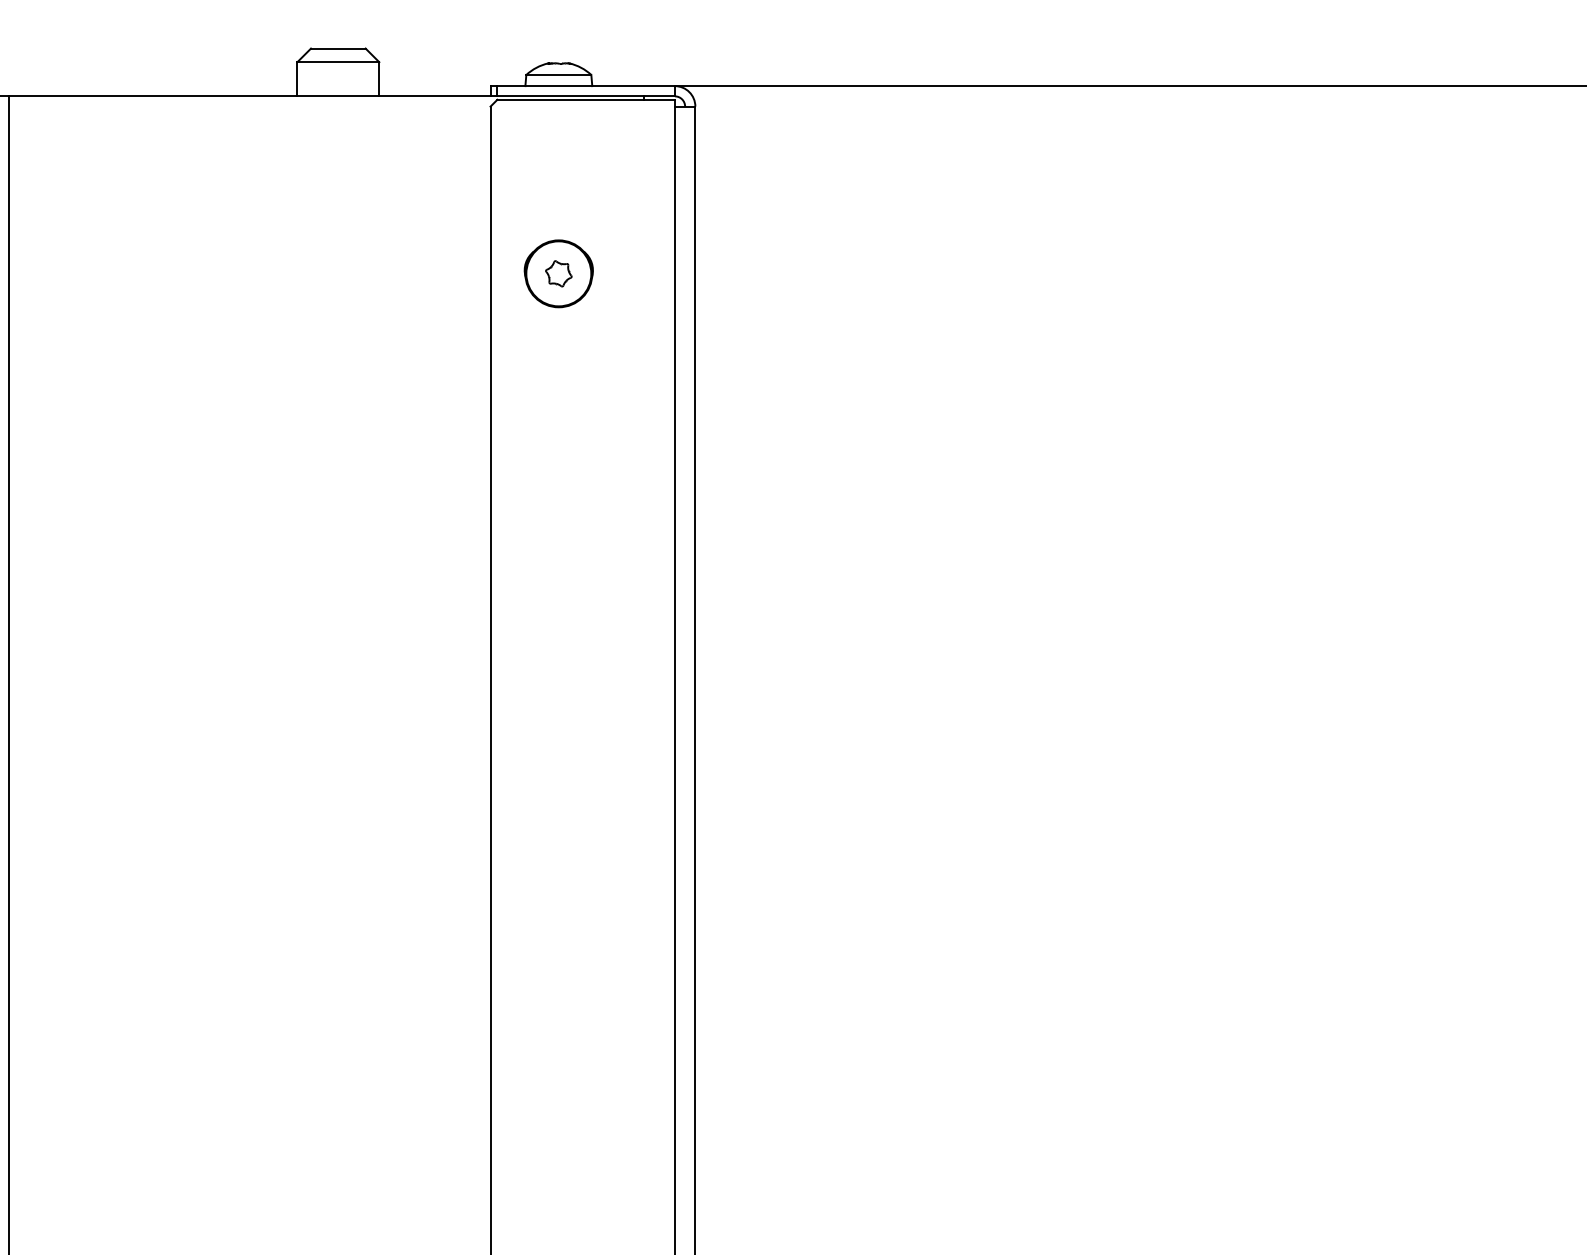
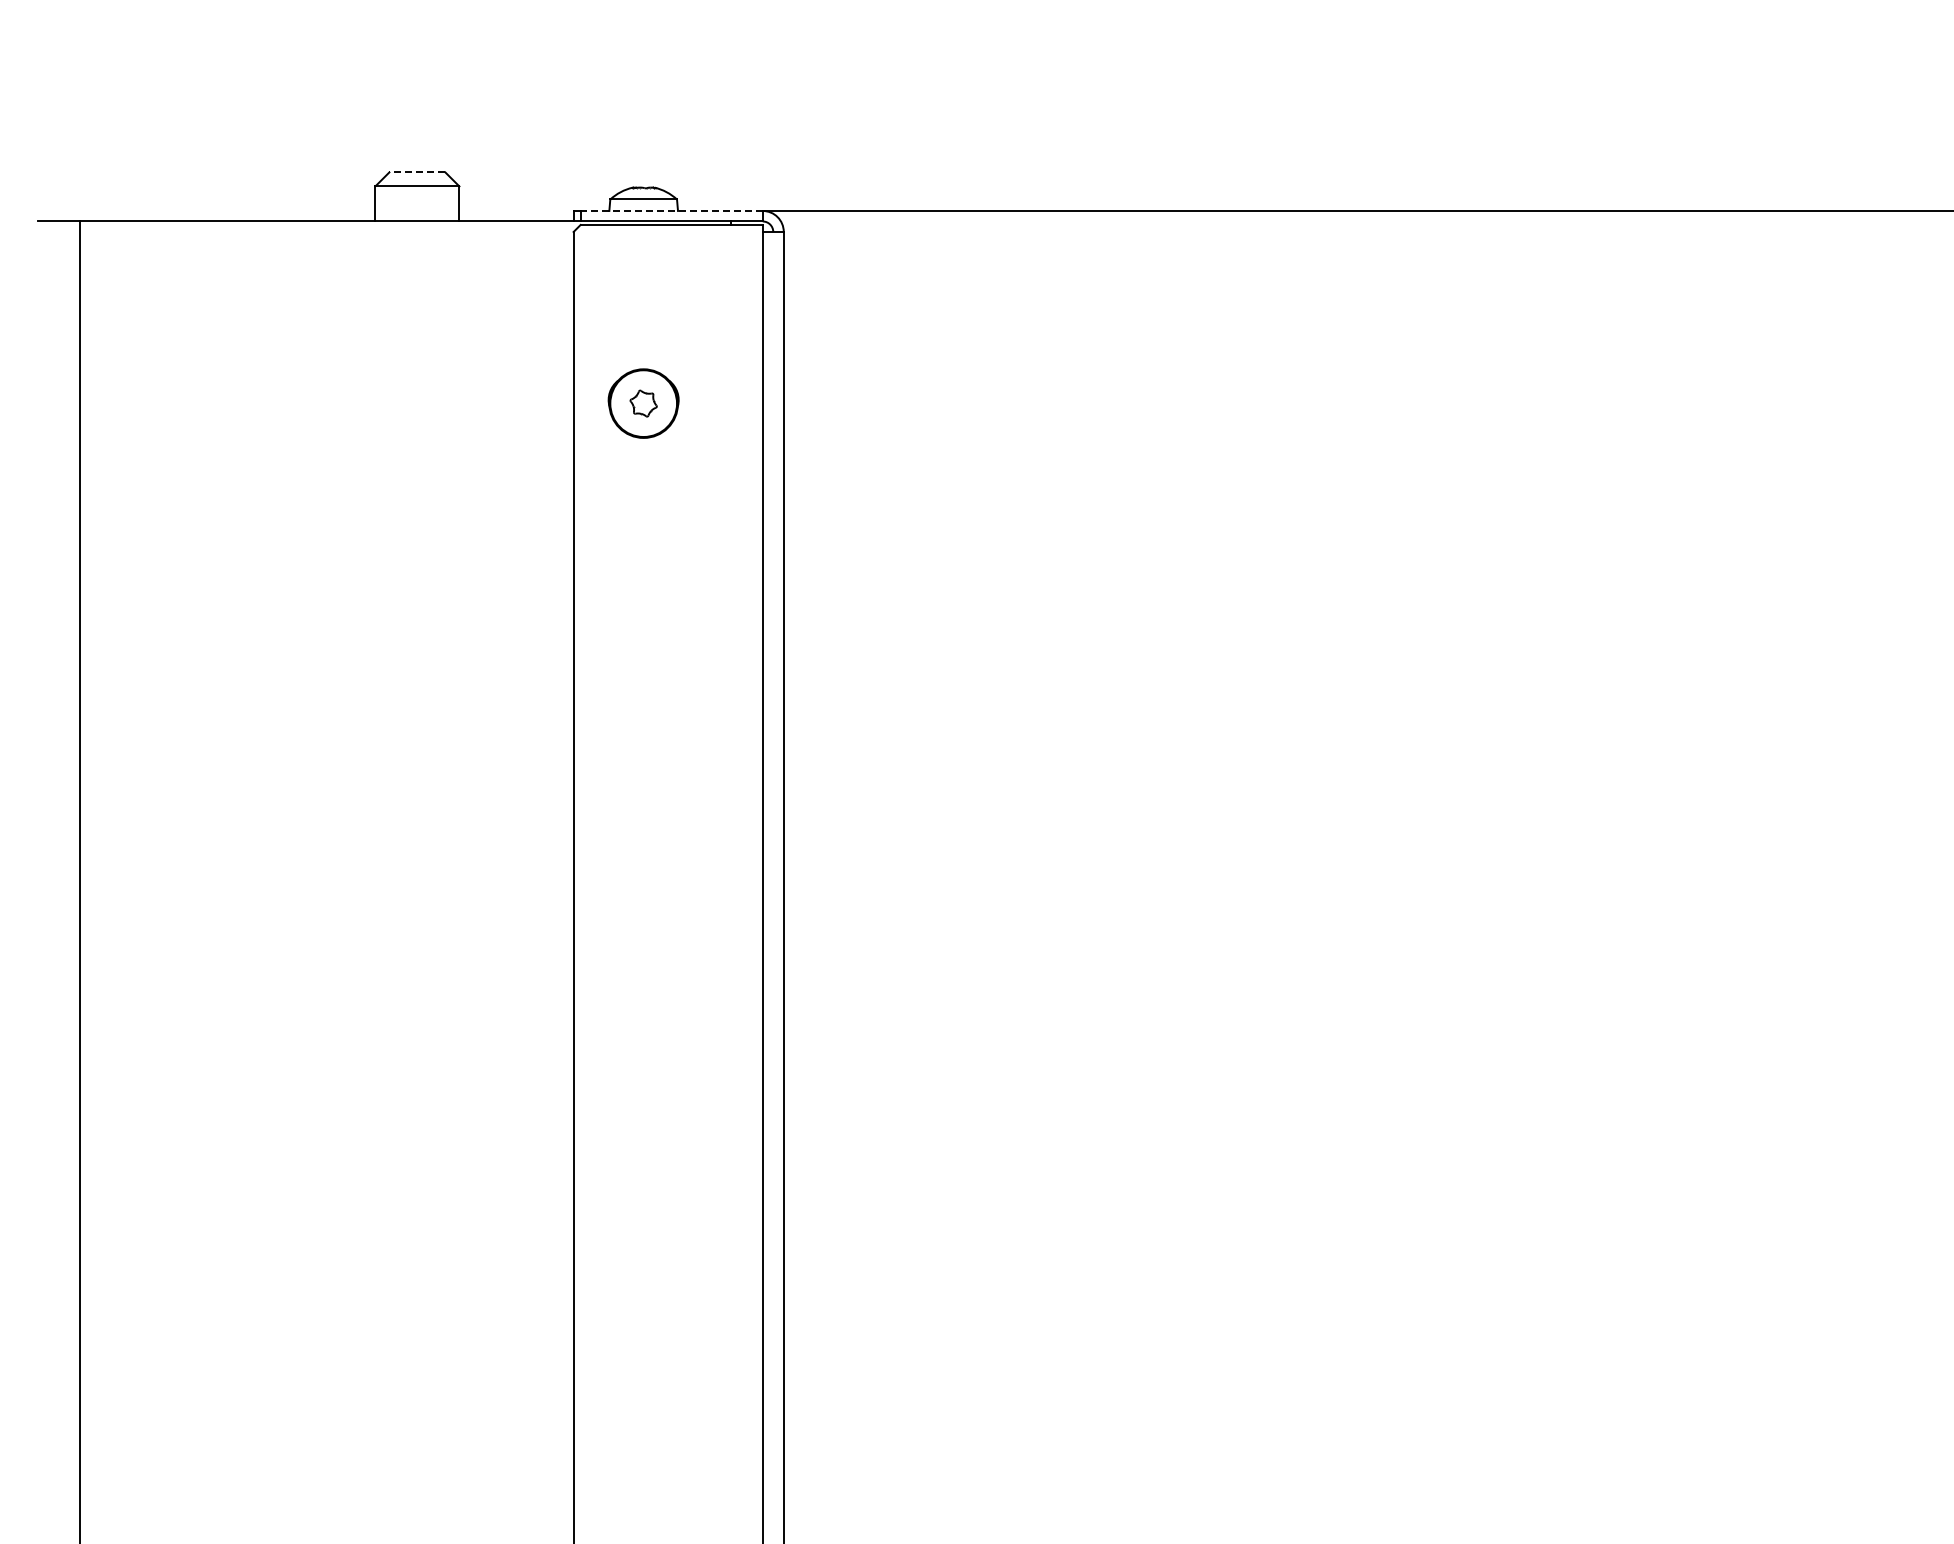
line: (337, 48) -> (416, 172), solid -> dashed
line: (585, 85) -> (671, 210), solid -> dashed

